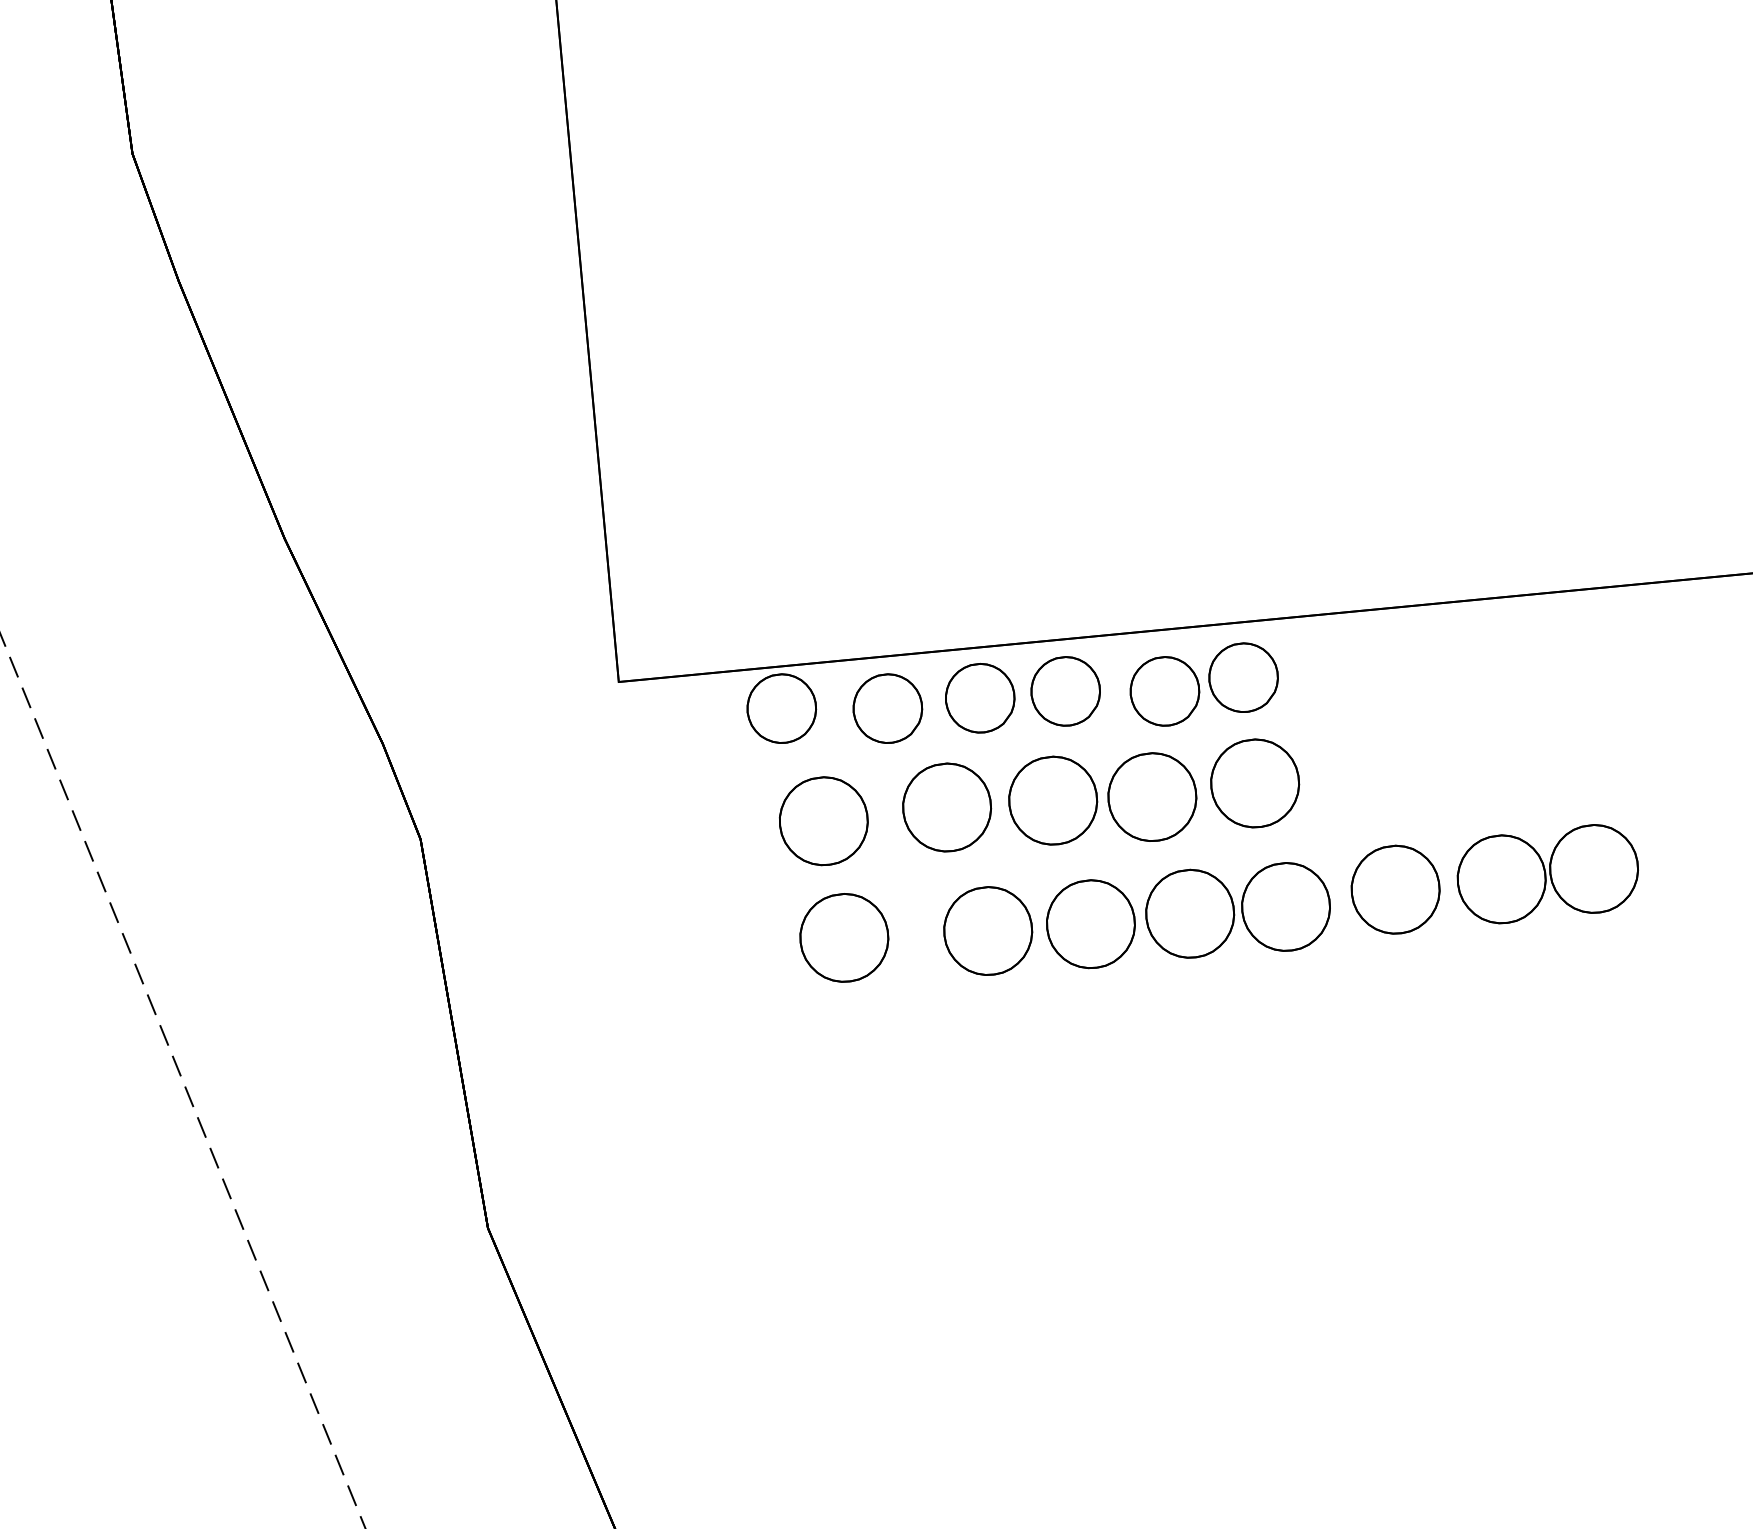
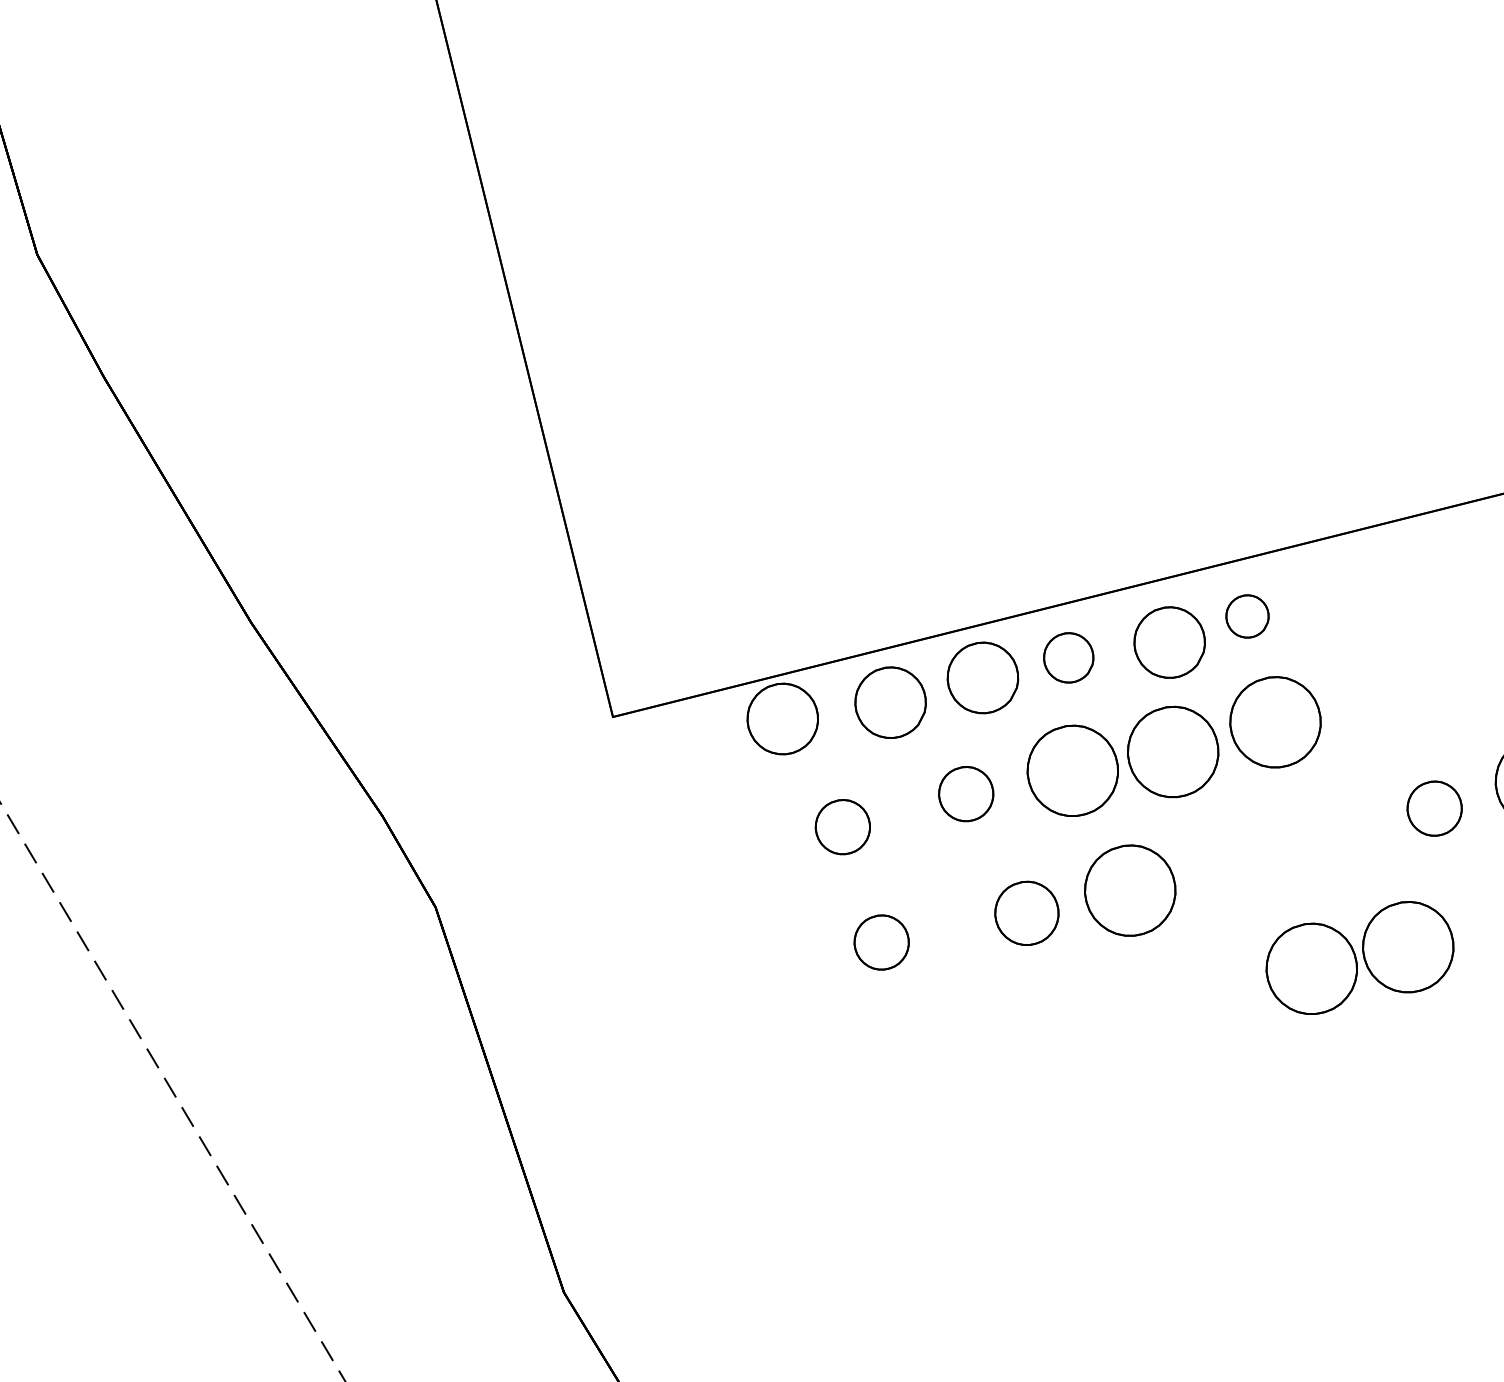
part: (1243, 677) -> (1247, 616), size x0.6
part: (1065, 691) -> (1068, 657), size x0.7
part: (947, 807) -> (966, 794), size x0.6
part: (823, 821) -> (842, 827), size x0.6
part: (1395, 889) -> (1434, 808), size x0.6
part: (1237, 910) -> (1359, 958), moved
part: (988, 930) -> (1027, 912), size x0.7
part: (844, 937) -> (881, 942), size x0.6

